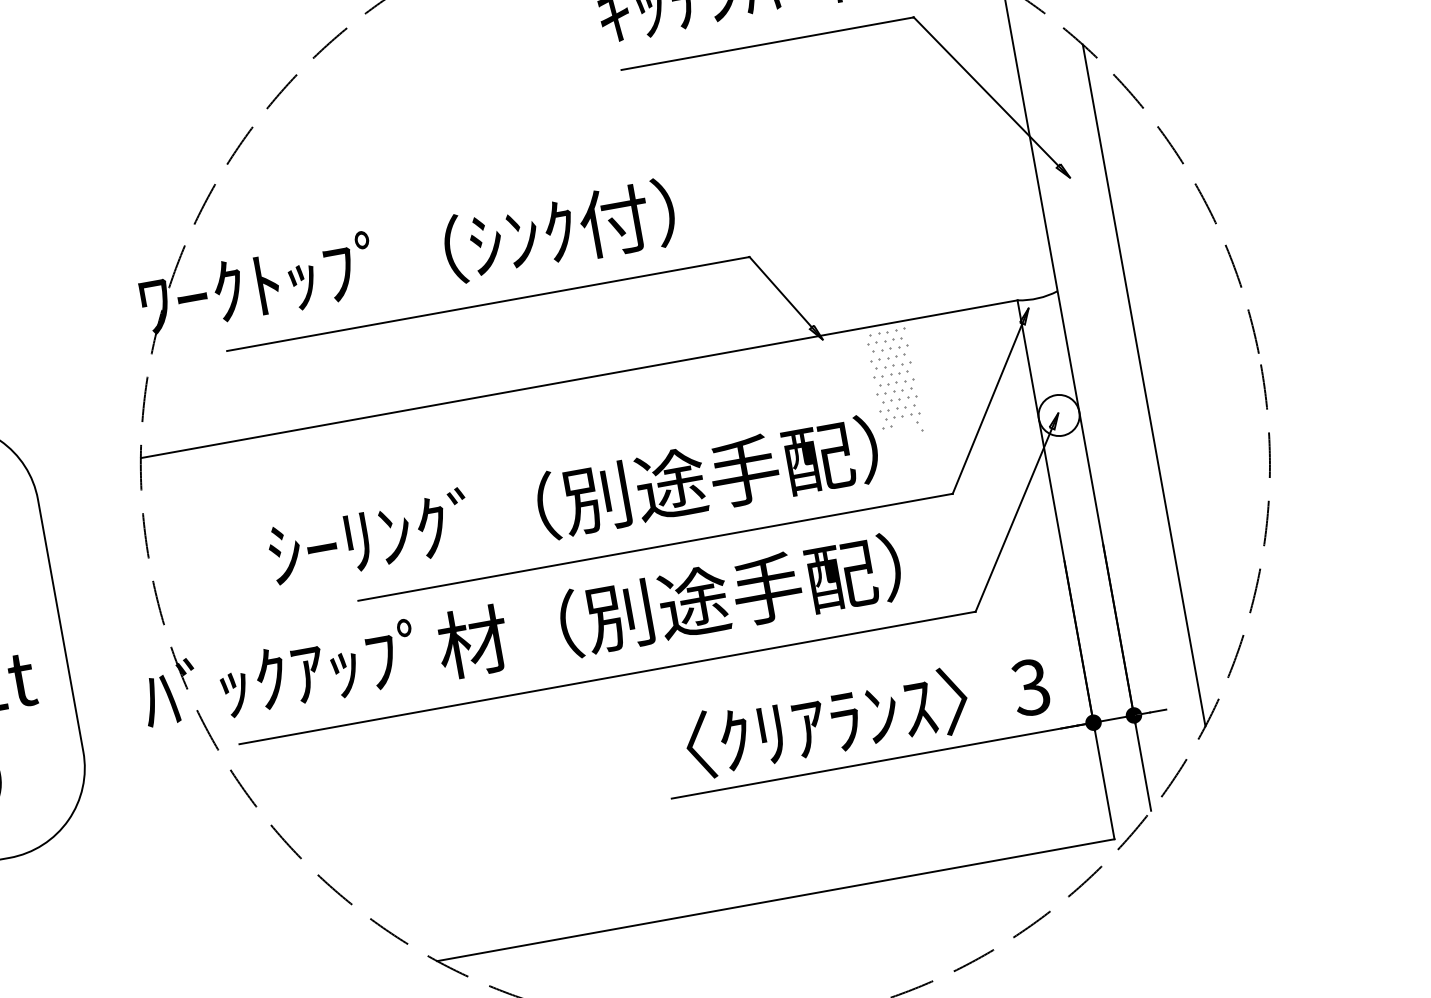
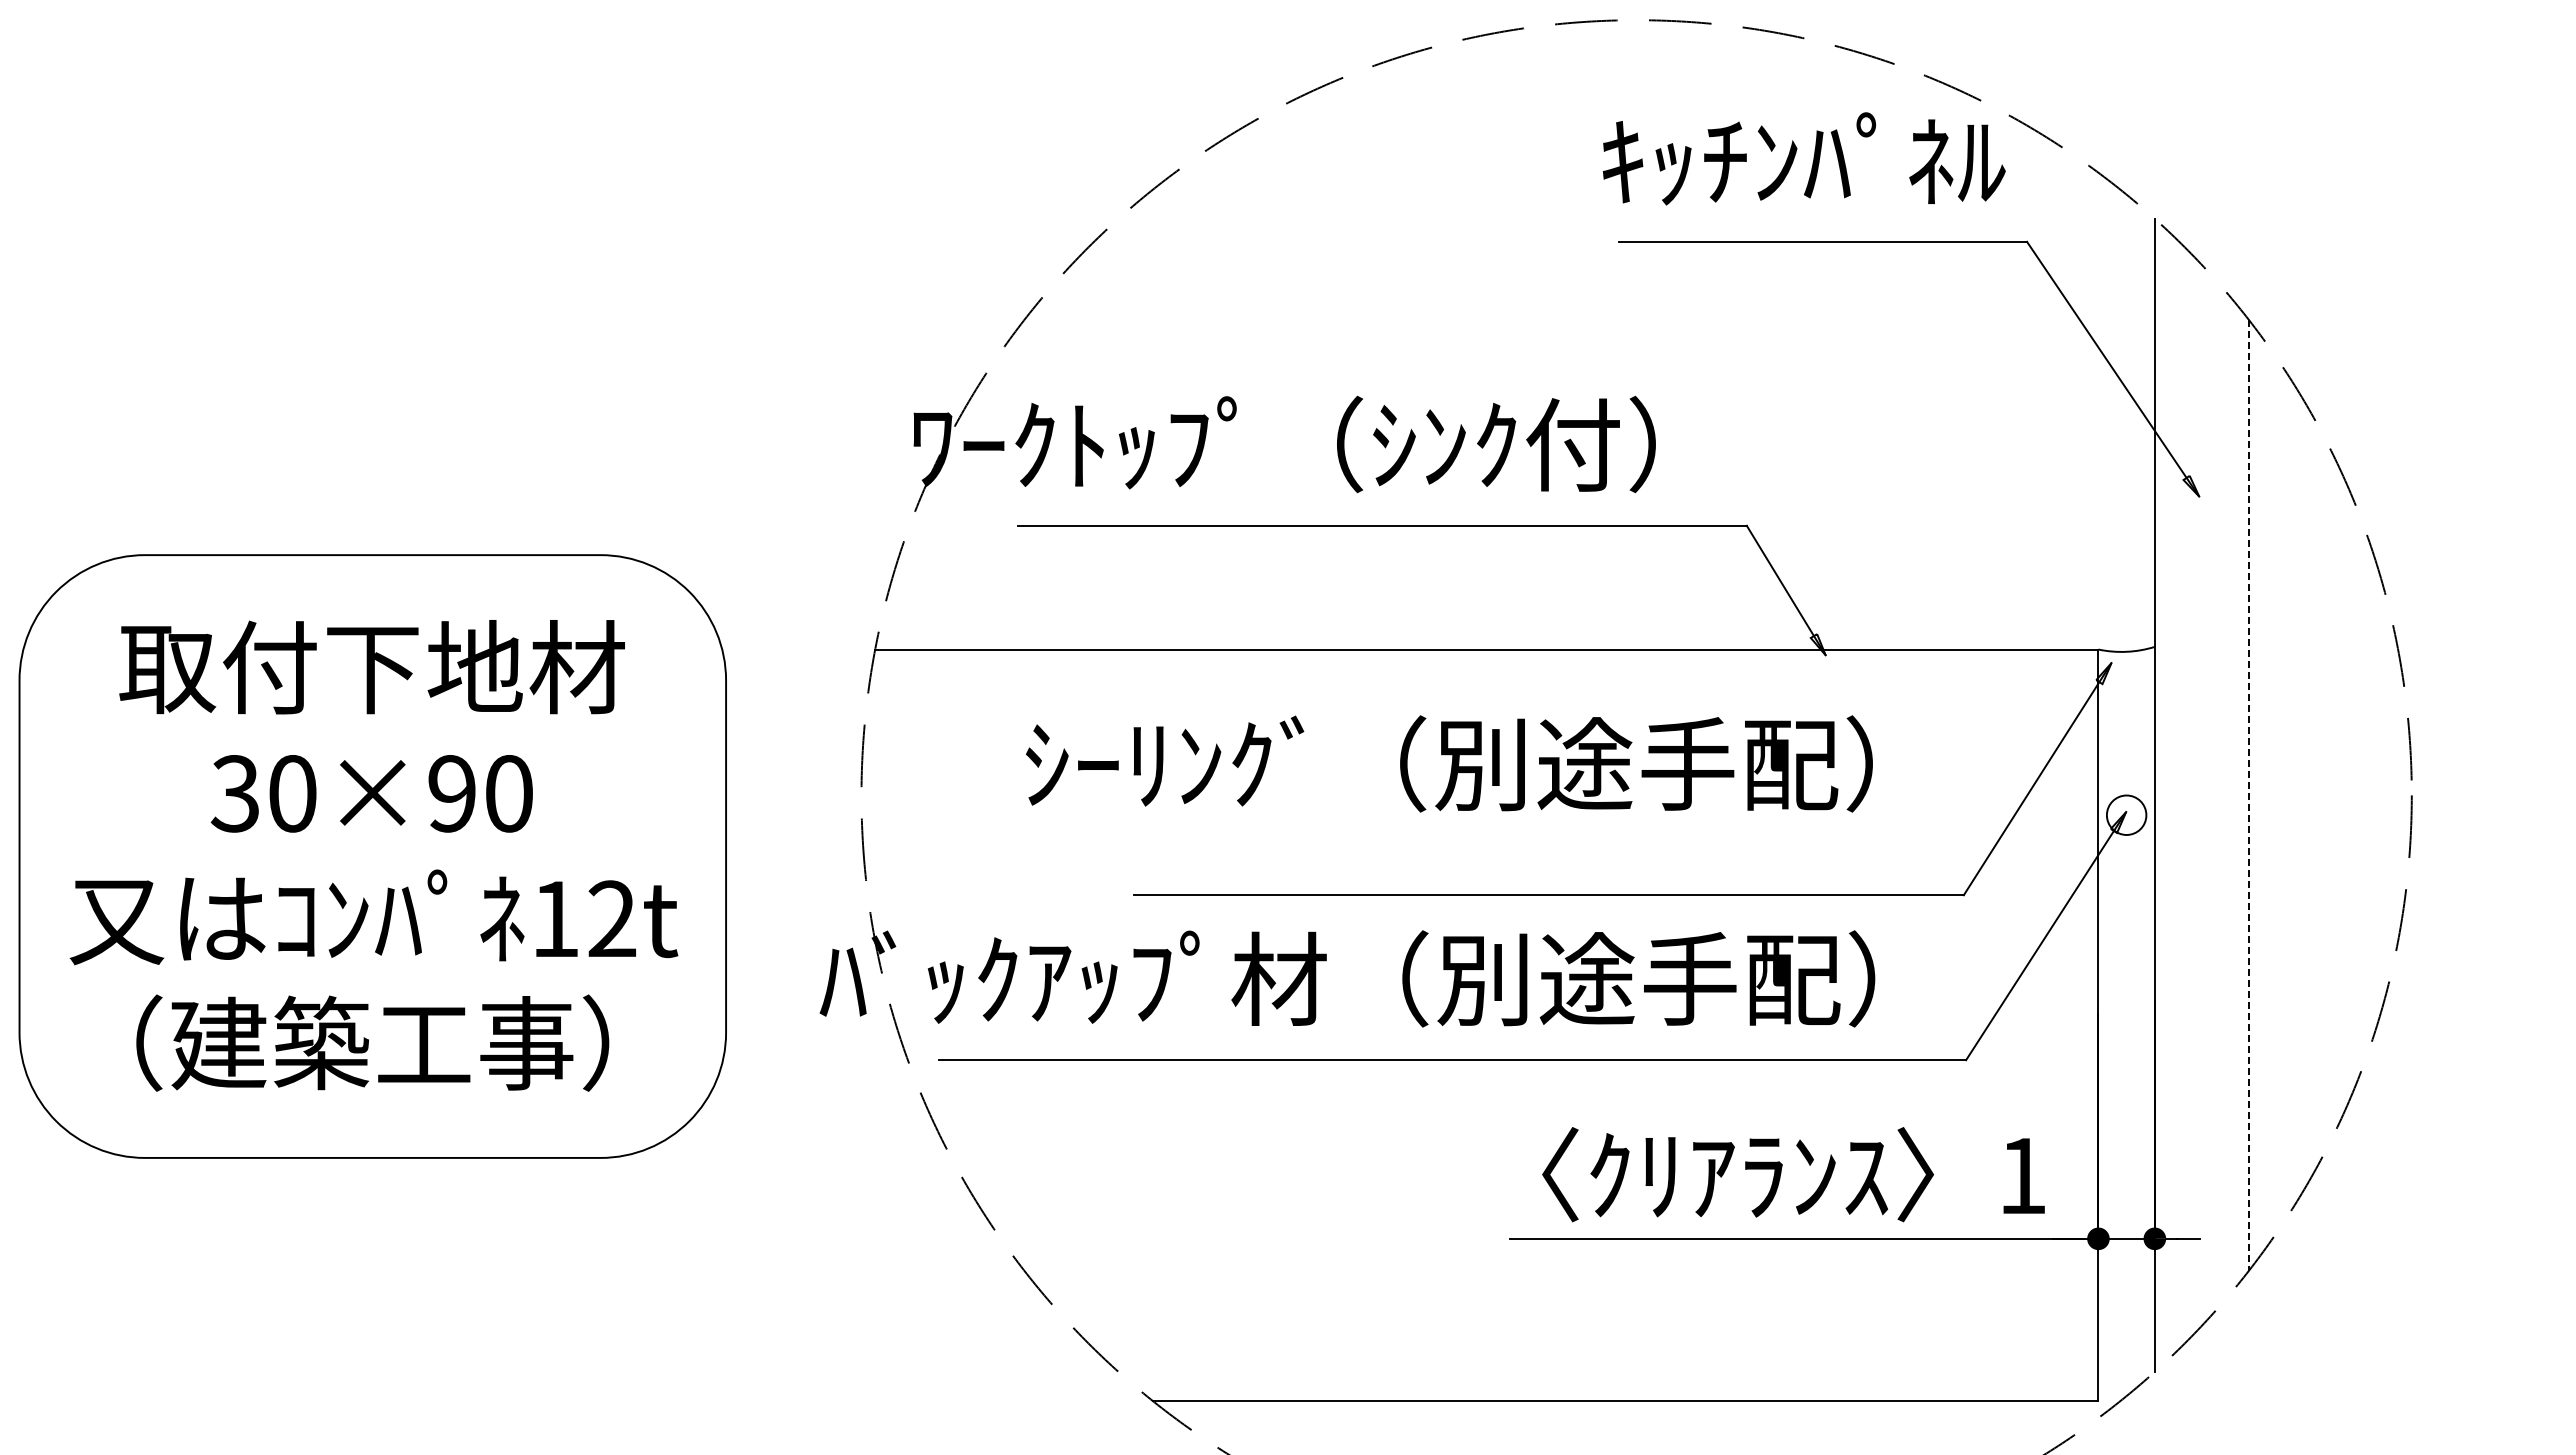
part: (894, 382) -> (1911, 730), size x0.7
line: (1143, 385) -> (2248, 795), solid -> dashed
circle: (1059, 415) -> (2126, 815), size x0.7
text: (573, 501) -> (1449, 763), moved
text: (1030, 687) -> (2021, 1175), 3 -> 1

